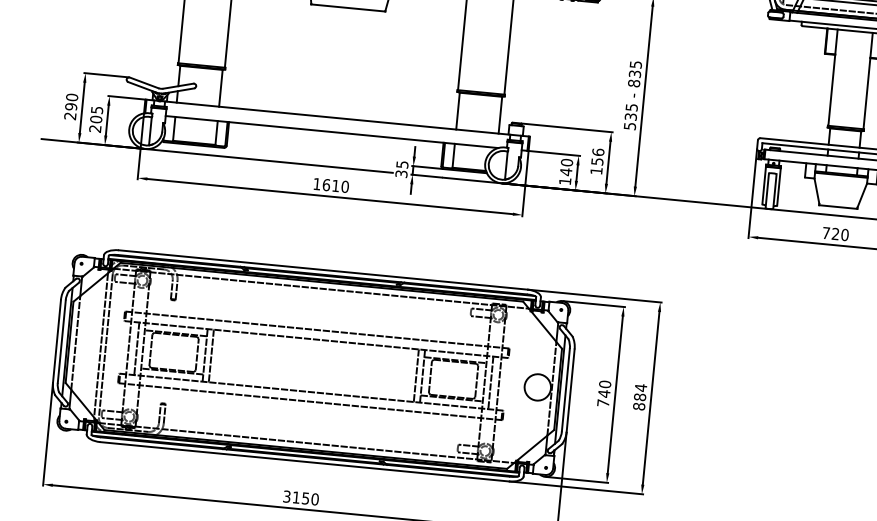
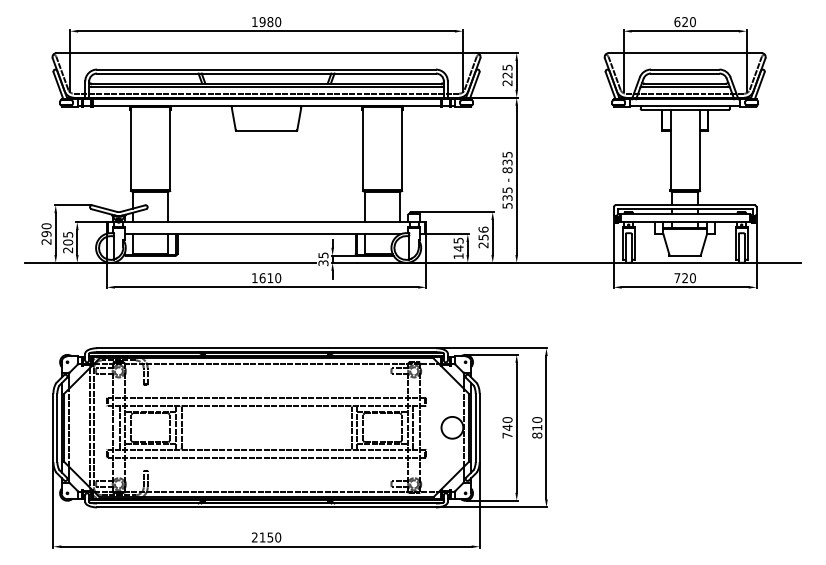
text: (566, 162) -> (458, 240), 140 -> 145
text: (596, 171) -> (483, 245), 156 -> 256
text: (640, 392) -> (537, 423), 884 -> 810
text: (286, 496) -> (254, 537), 3150 -> 2150

